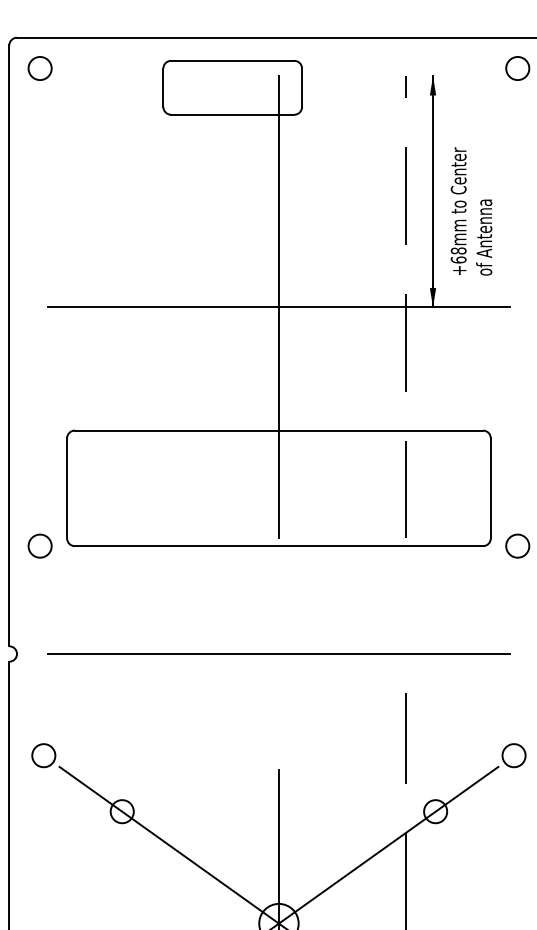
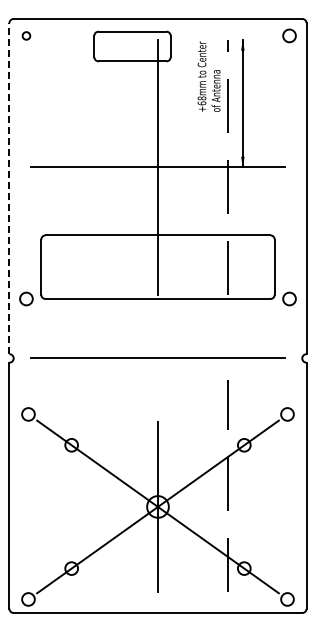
circle: (40, 67) -> (26, 35), size x0.6
text: (470, 211) -> (208, 76), moved
line: (9, 345) -> (9, 188), solid -> dashed

